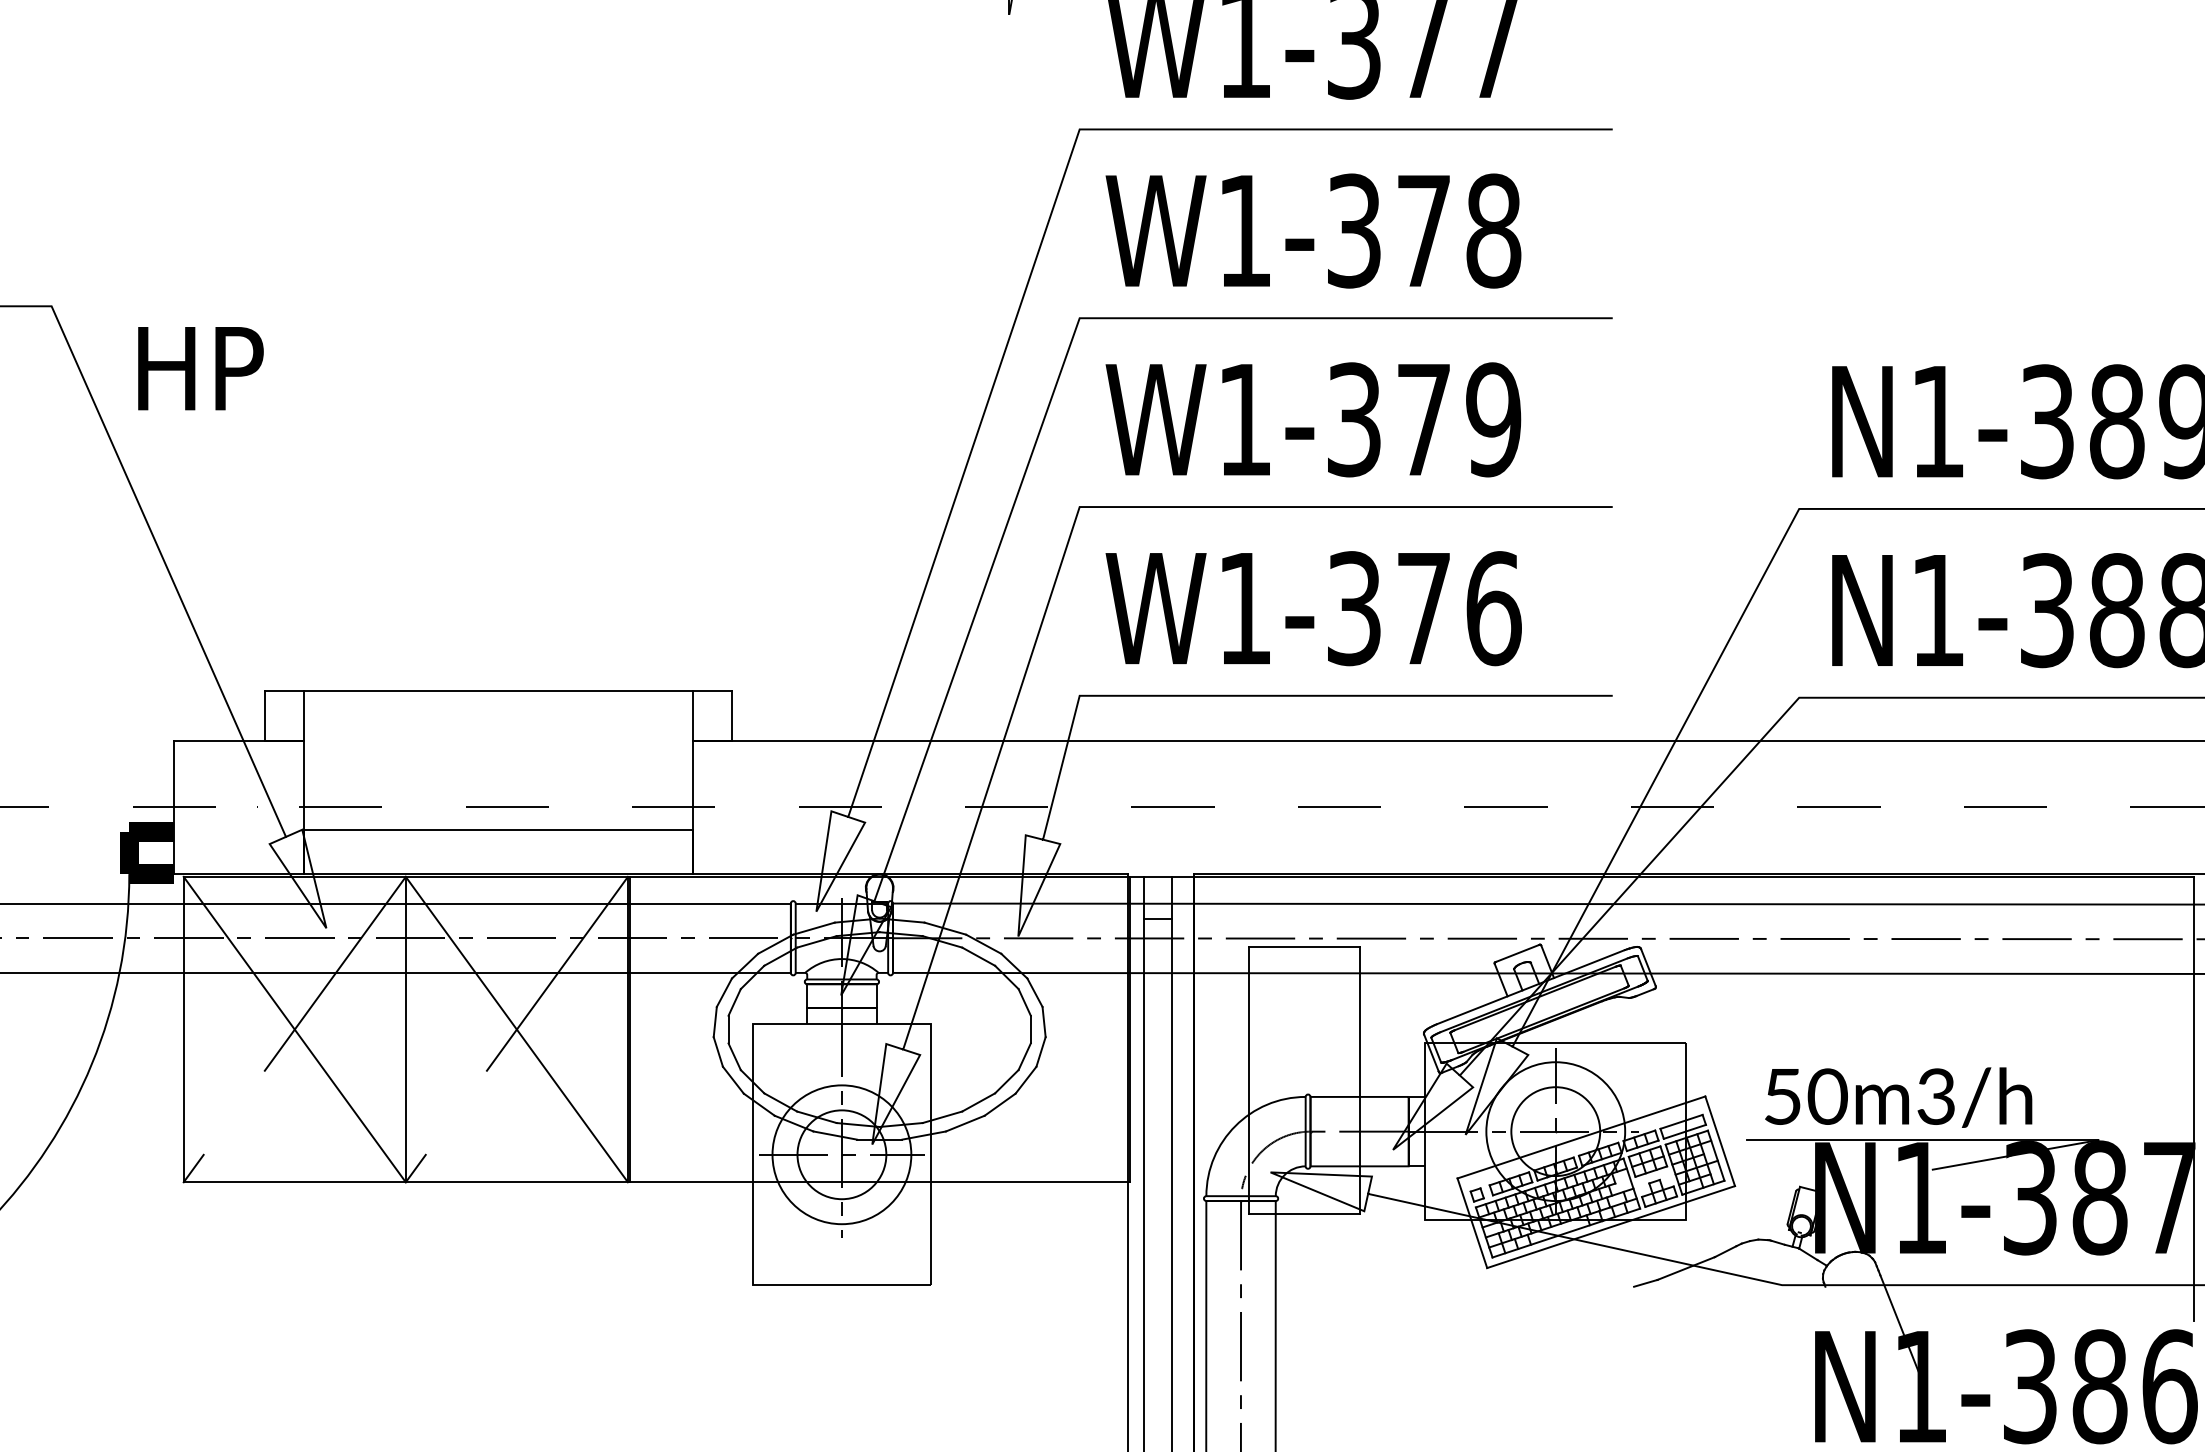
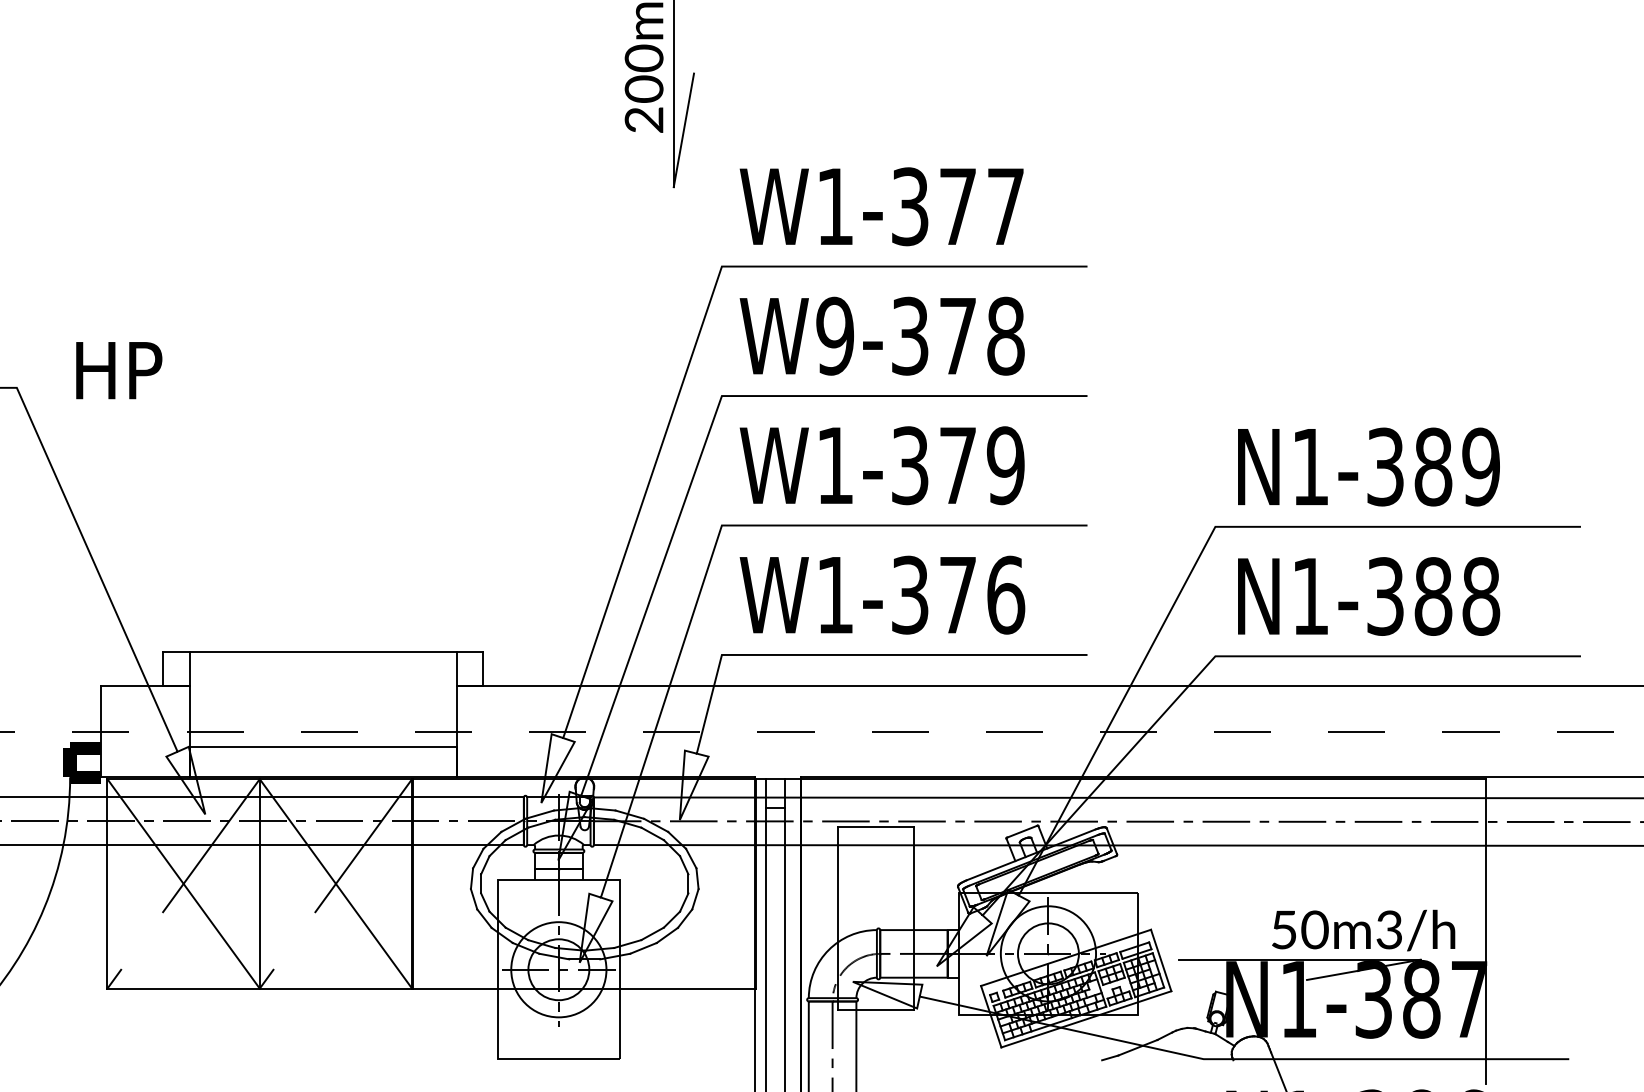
text: (1243, 229) -> (834, 335), W1-378 -> W9-378
text: (201, 368) -> (119, 370), moved
text: (1898, 1097) -> (1363, 930), moved

